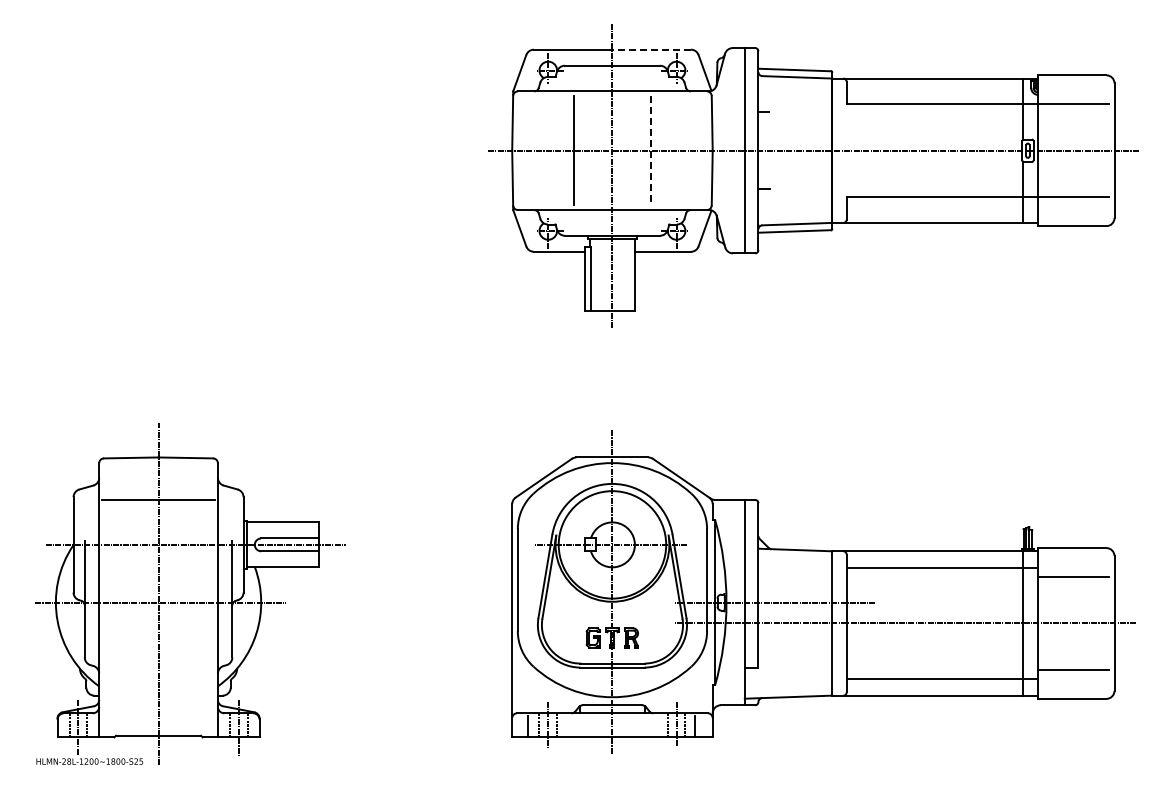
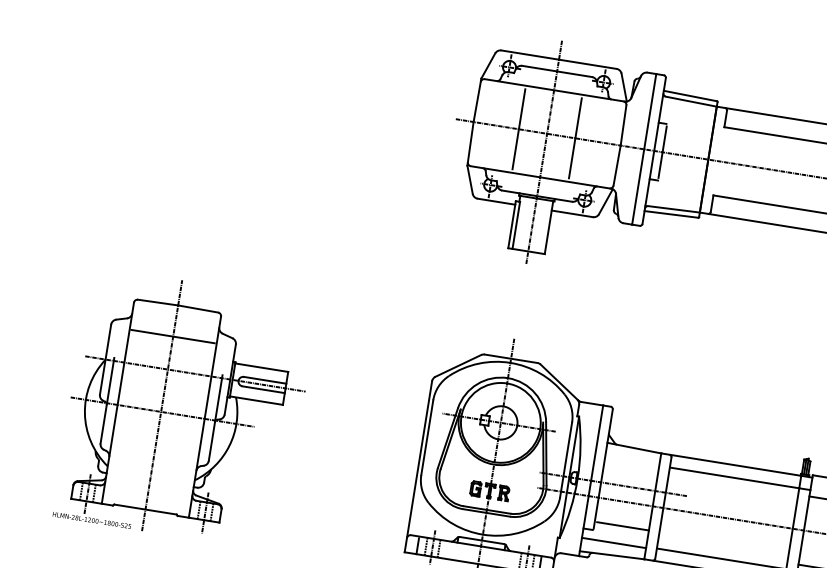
line: (651, 49) -> (587, 64), dashed -> solid
line: (650, 150) -> (575, 138), dashed -> solid
line: (769, 150) -> (662, 152), added
line: (796, 656) -> (622, 526), added
line: (788, 680) -> (614, 543), added

